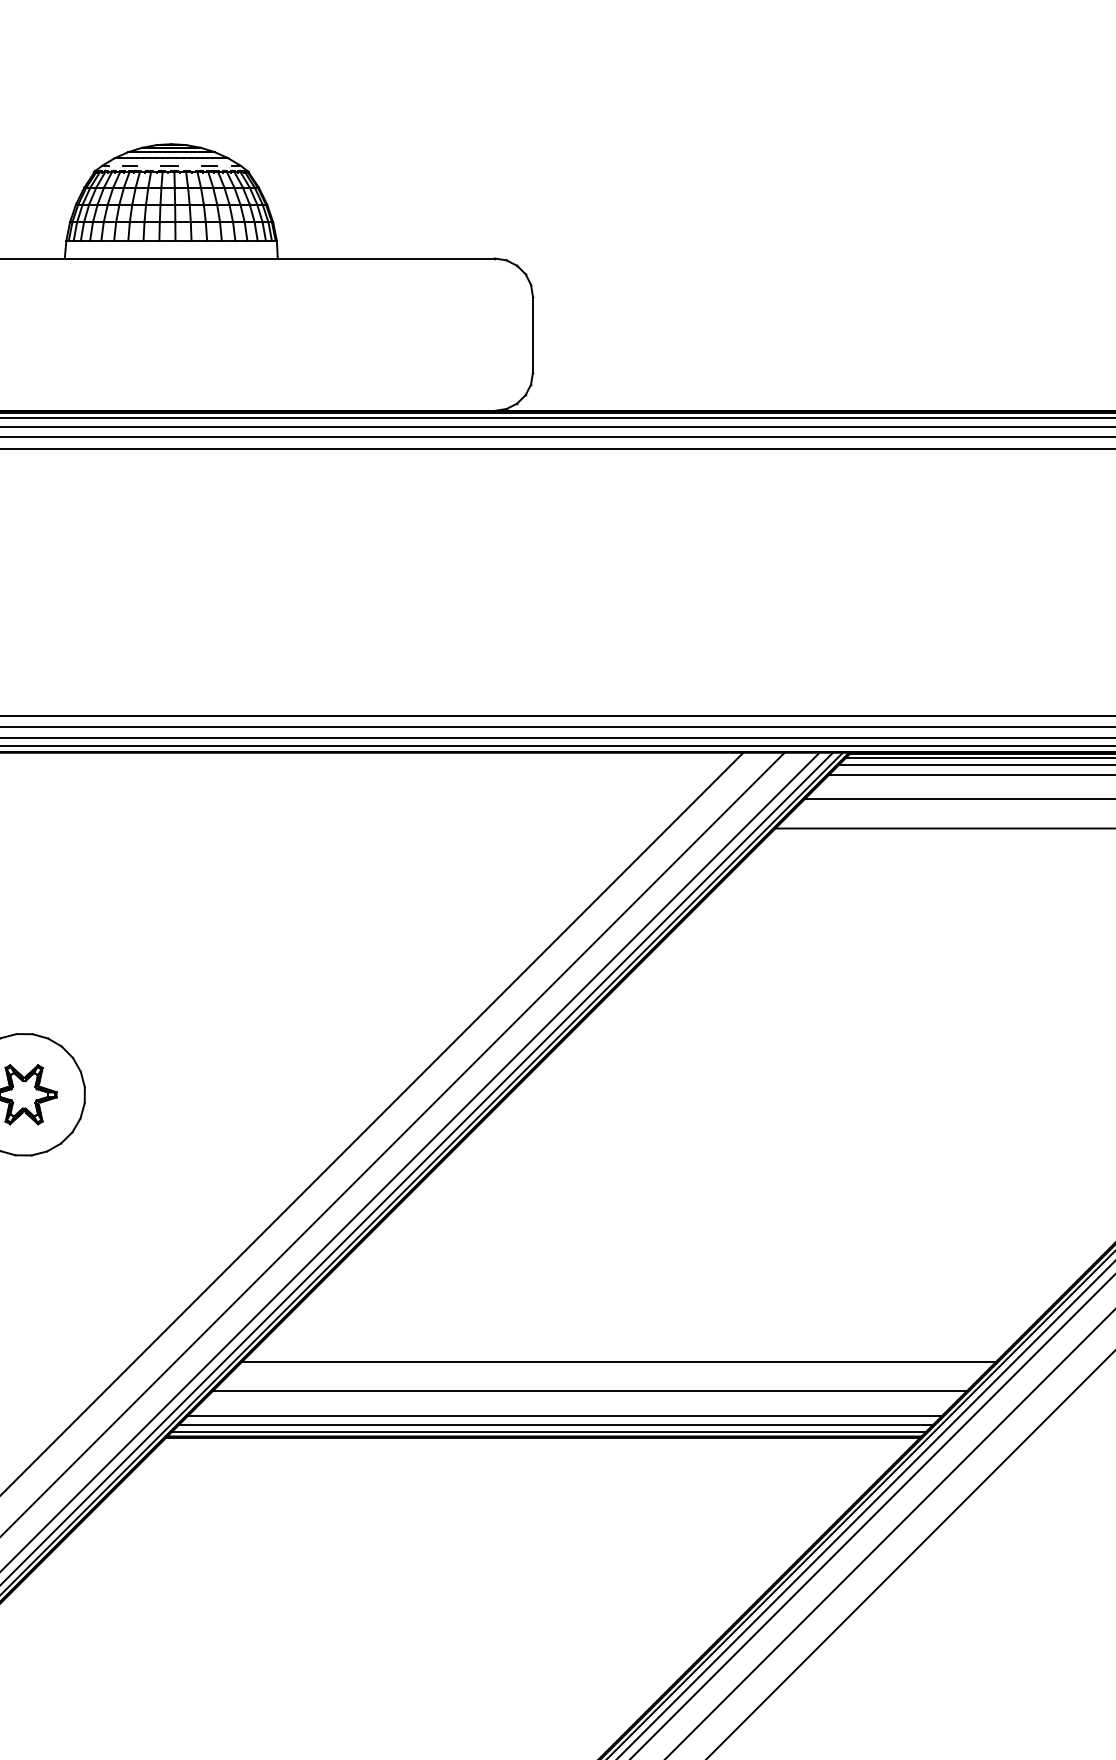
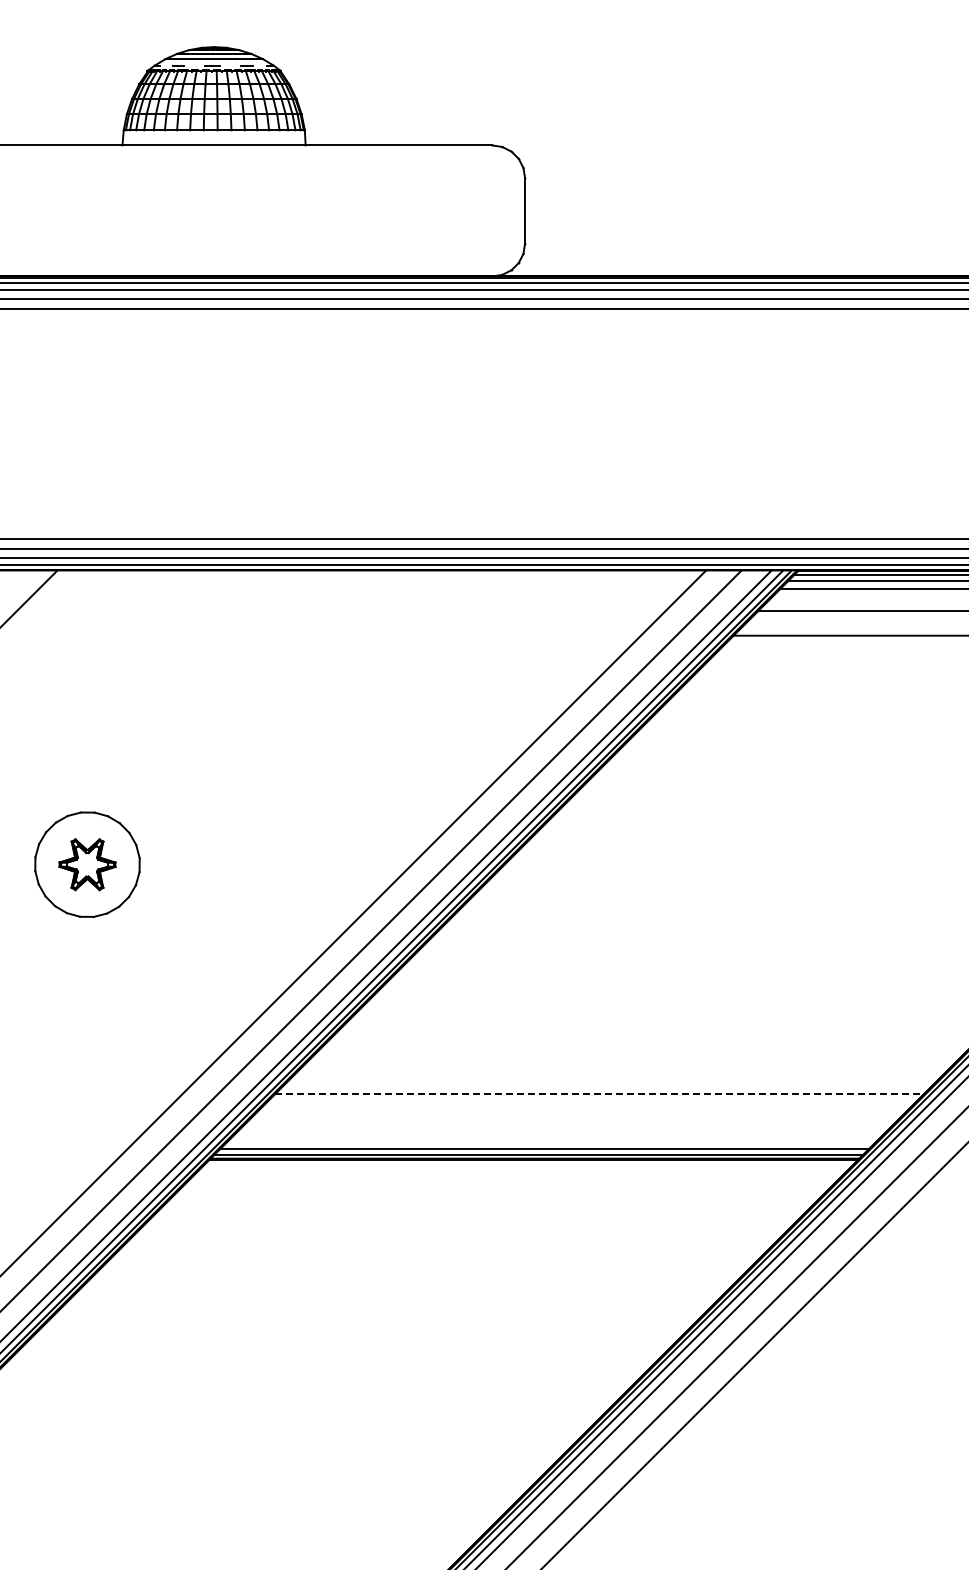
line: (619, 1361) -> (599, 1094), solid -> dashed
line: (589, 1390) -> (573, 1119), removed
line: (564, 1415) -> (552, 1140), removed

